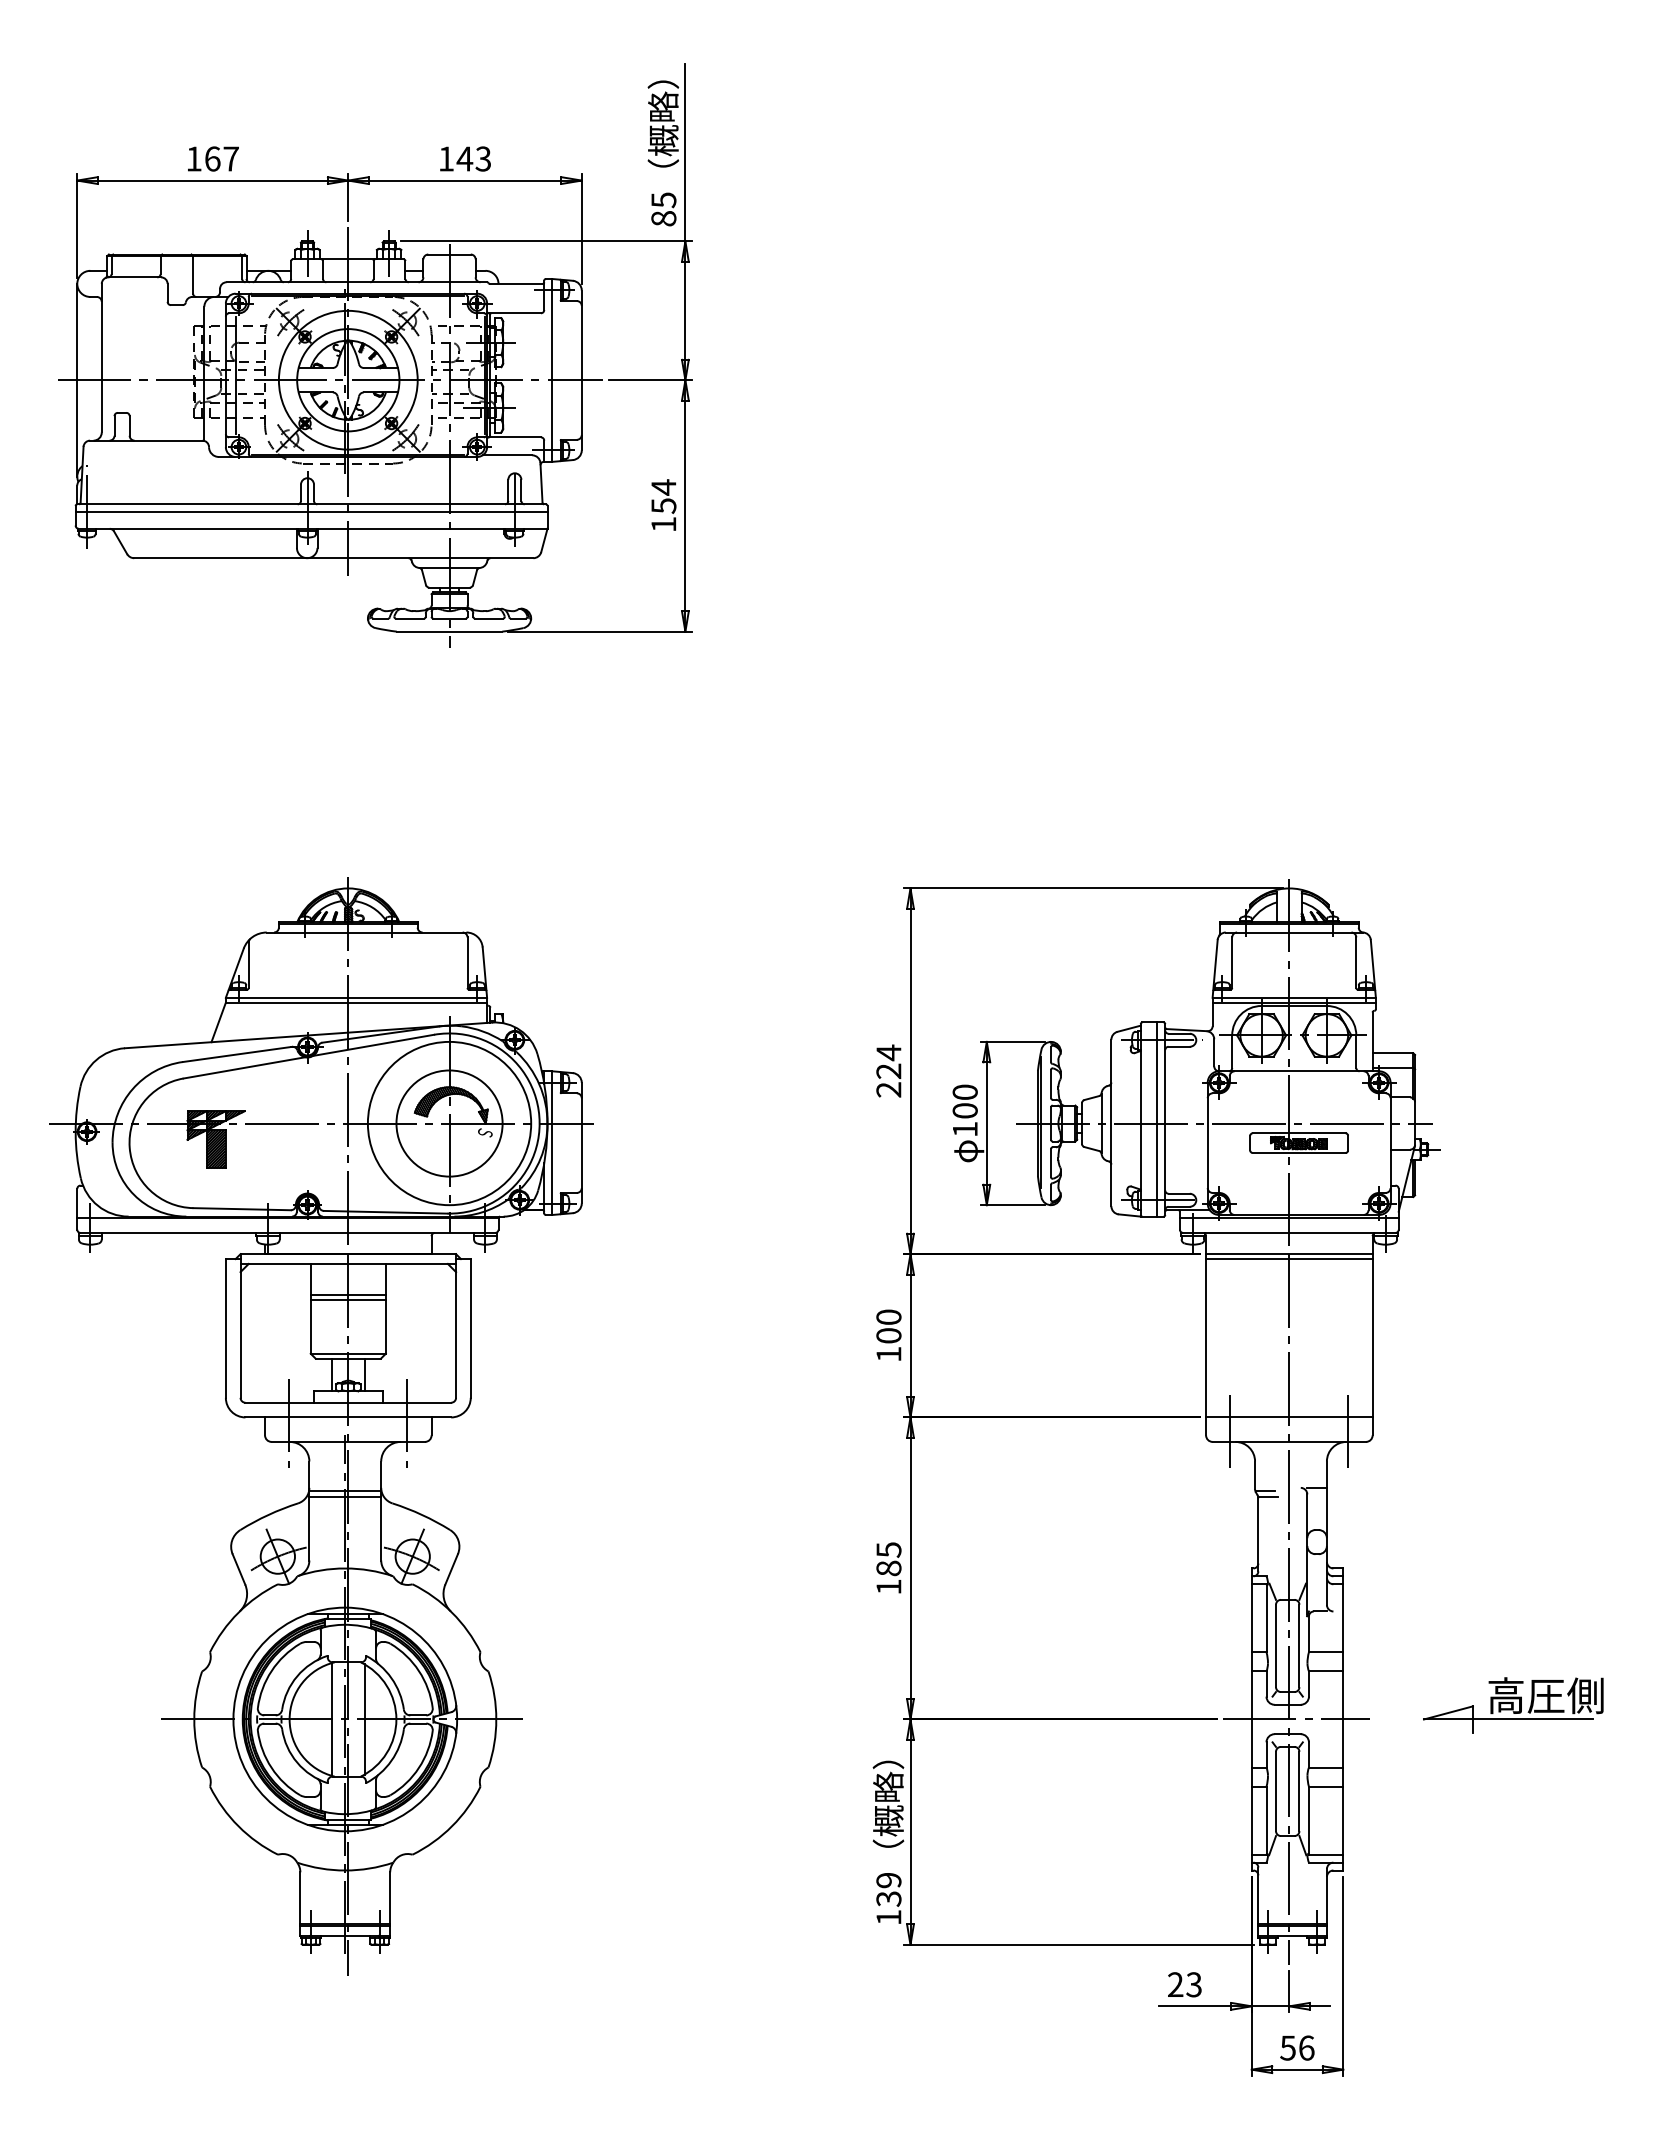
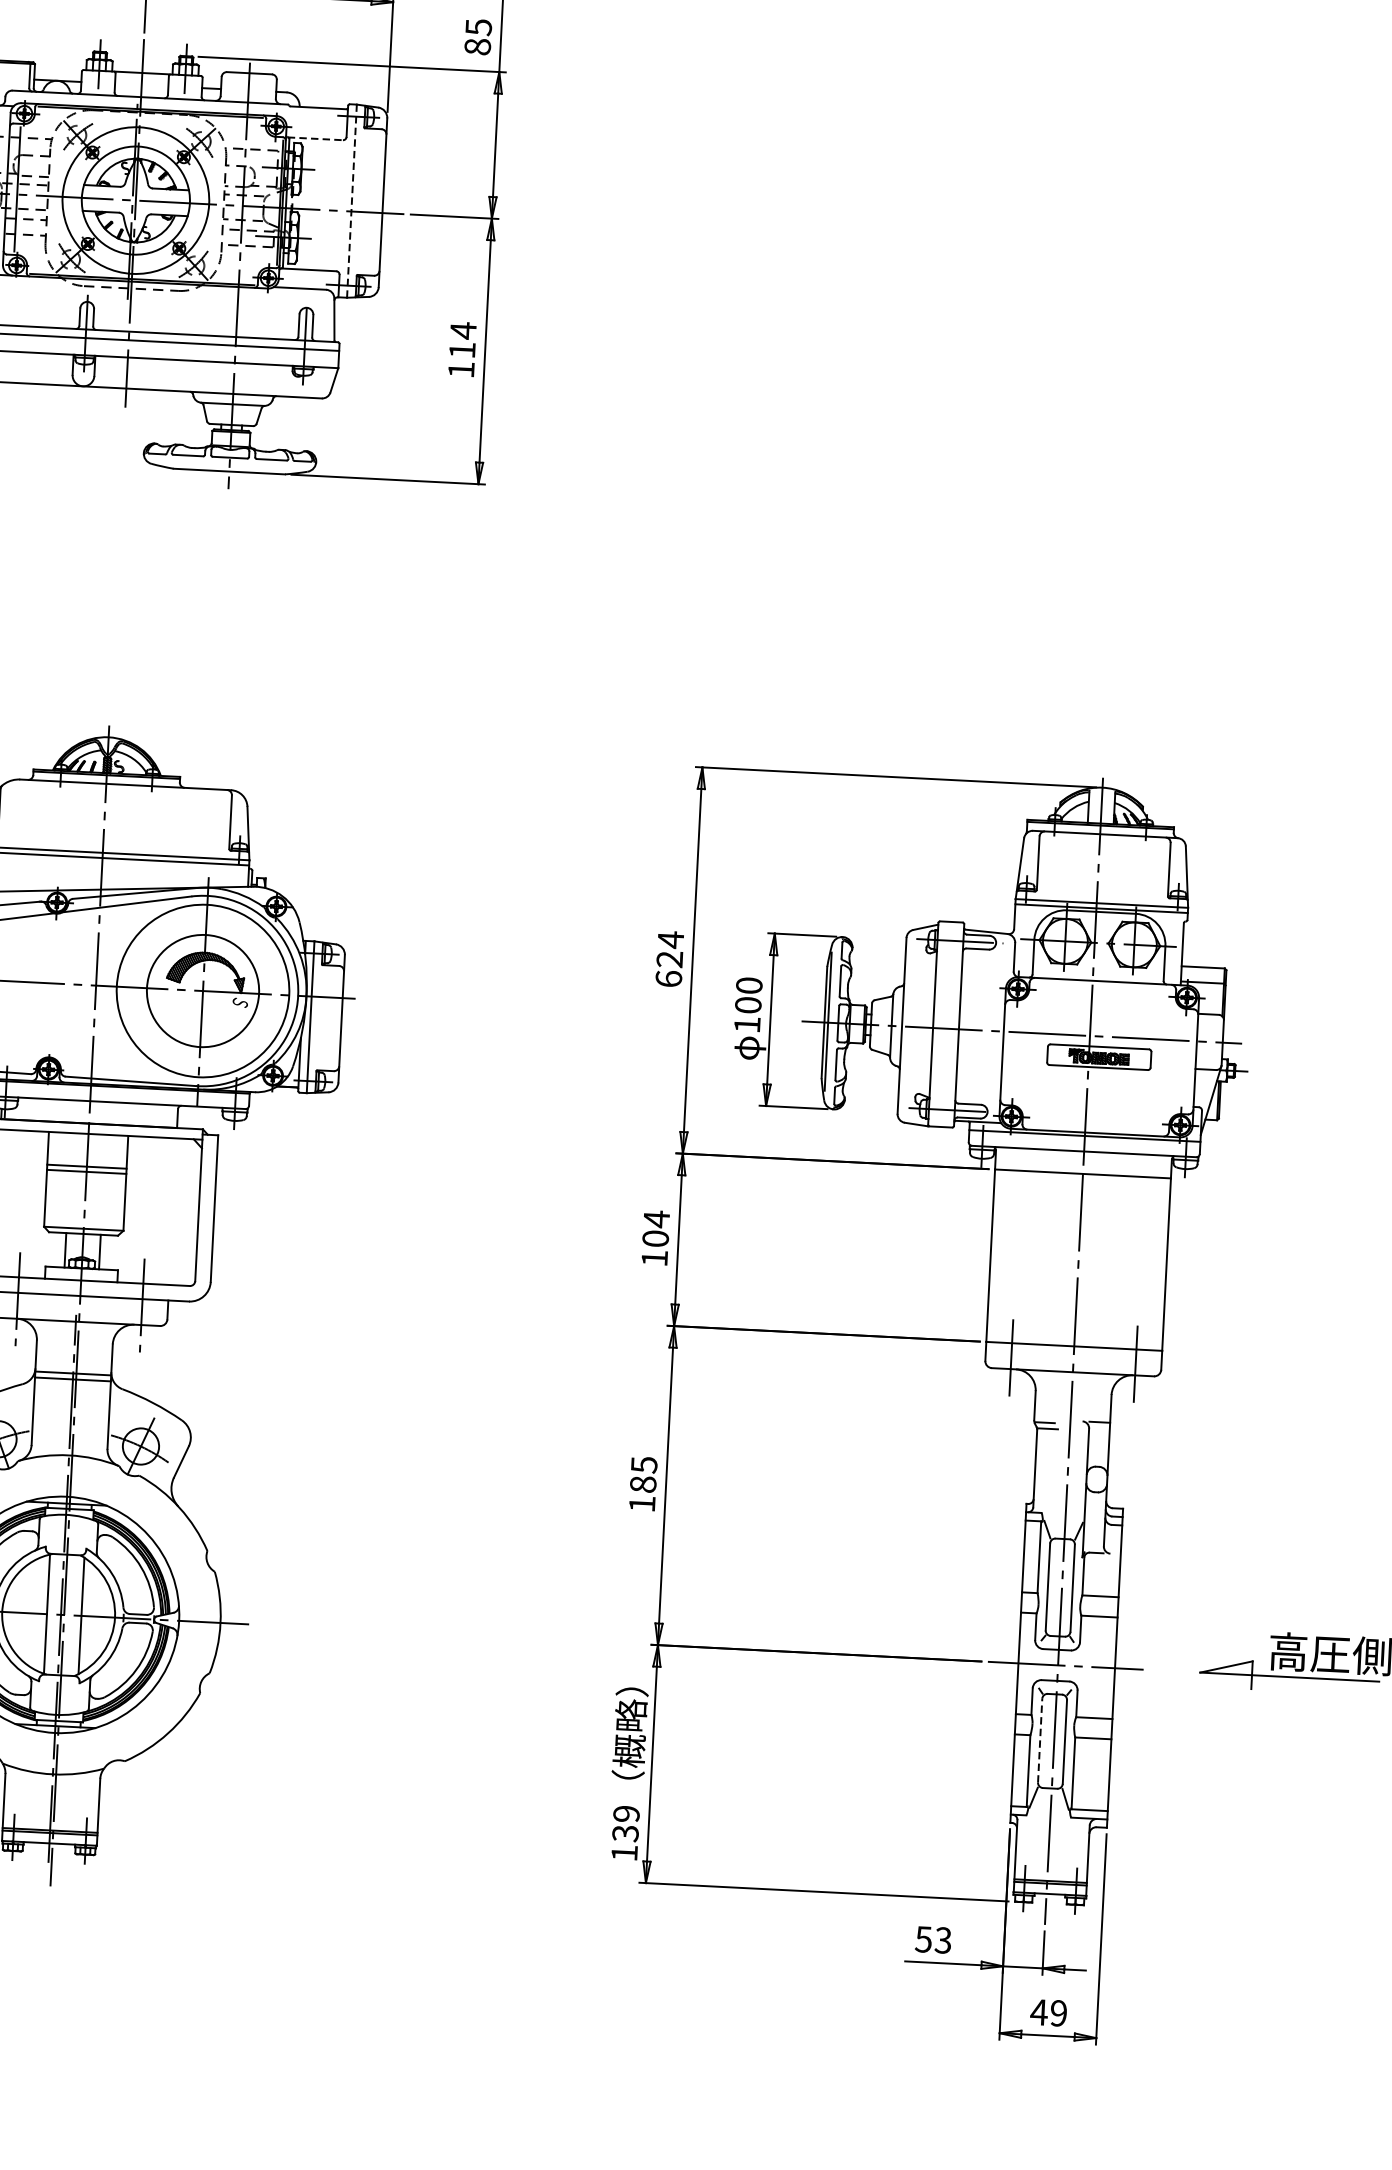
line: (515, 313) -> (316, 139), solid -> dashed
line: (552, 369) -> (352, 200), solid -> dashed
text: (663, 506) -> (462, 350), 154 -> 114
text: (888, 1089) -> (668, 978), 224 -> 624
line: (1157, 1119) -> (950, 1024), removed
line: (1289, 1259) -> (1082, 1179), removed
text: (888, 1317) -> (656, 1219), 100 -> 104
line: (1276, 1791) -> (1040, 1740), solid -> dashed
text: (1175, 1984) -> (923, 1939), 23 -> 53
text: (1296, 2047) -> (1048, 2012), 56 -> 49

